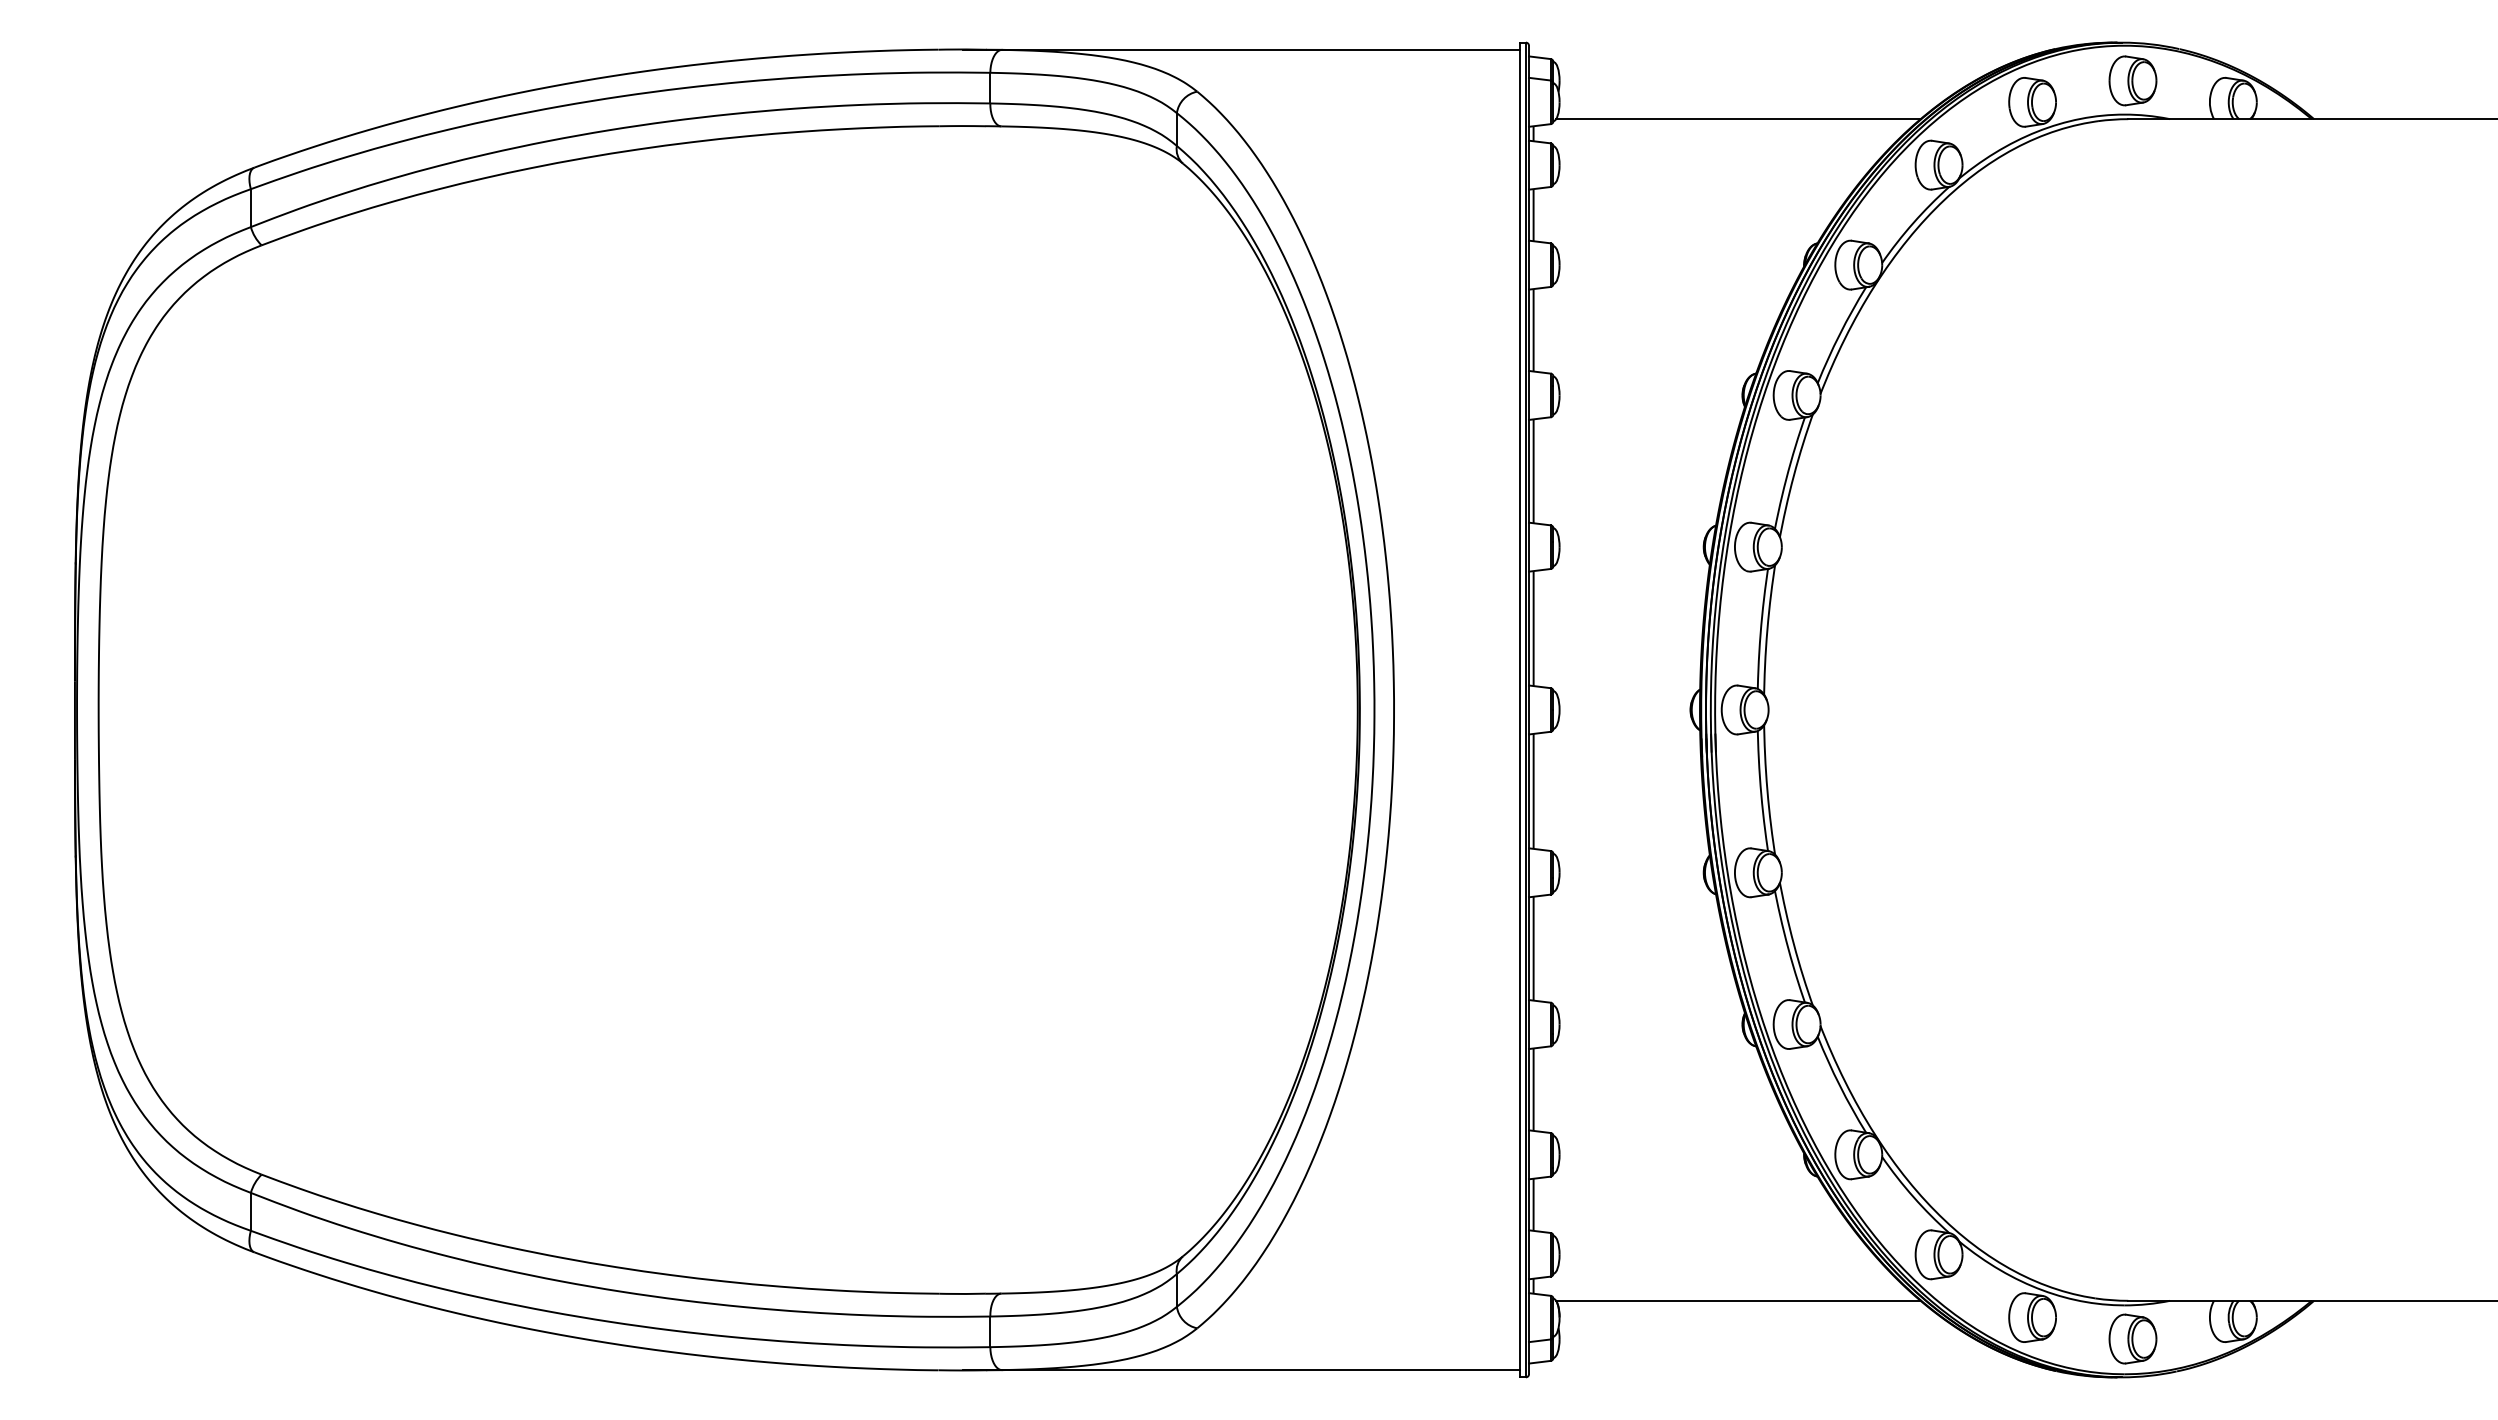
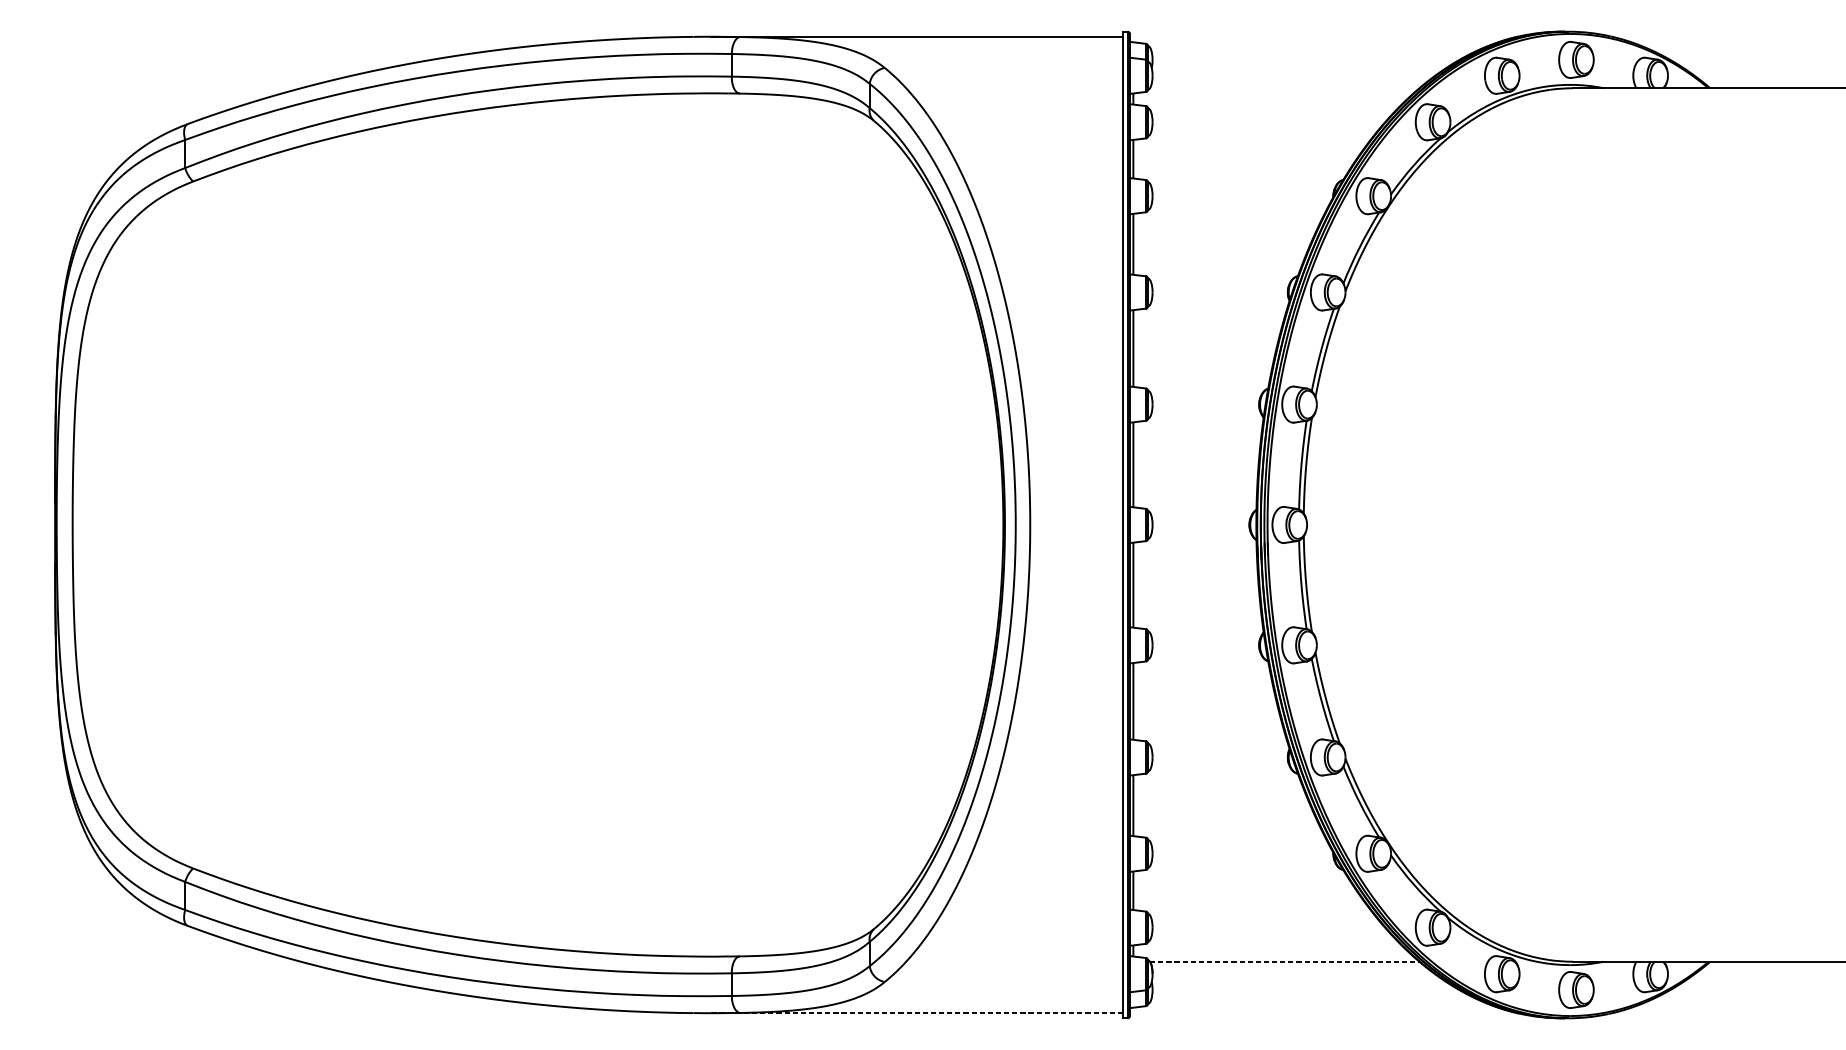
line: (1738, 119) -> (1284, 88), removed
line: (1738, 1300) -> (1284, 961), solid -> dashed
line: (1241, 1370) -> (917, 1013), solid -> dashed

